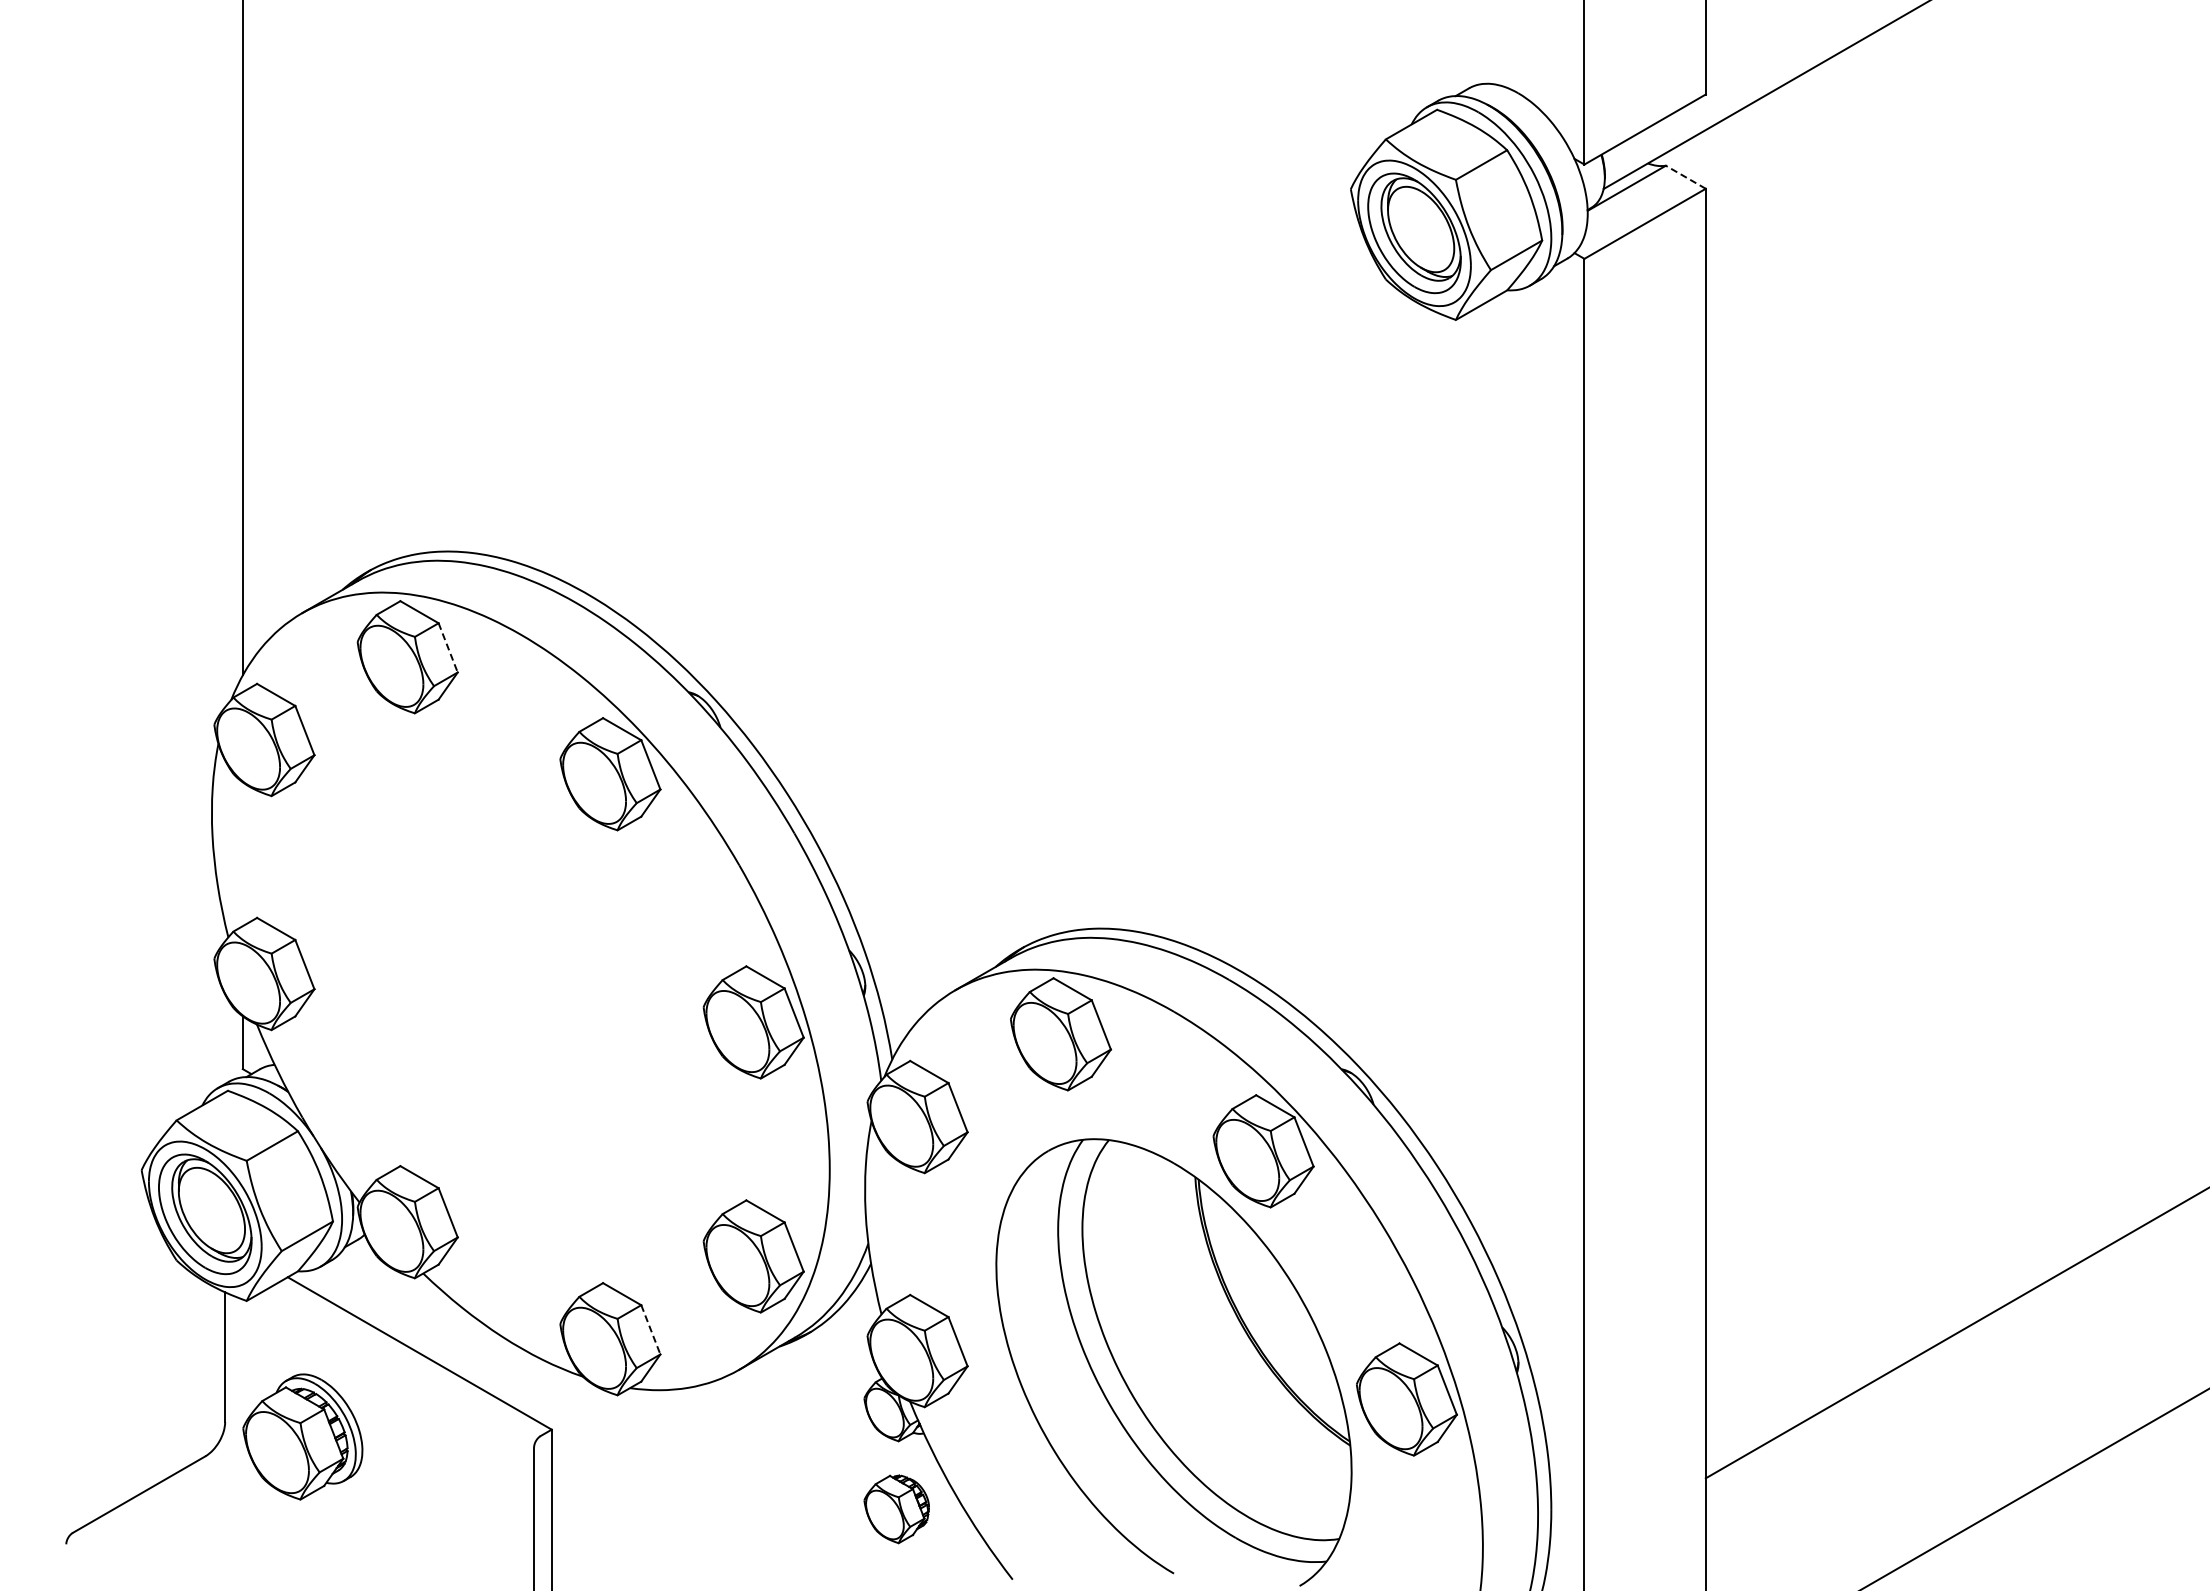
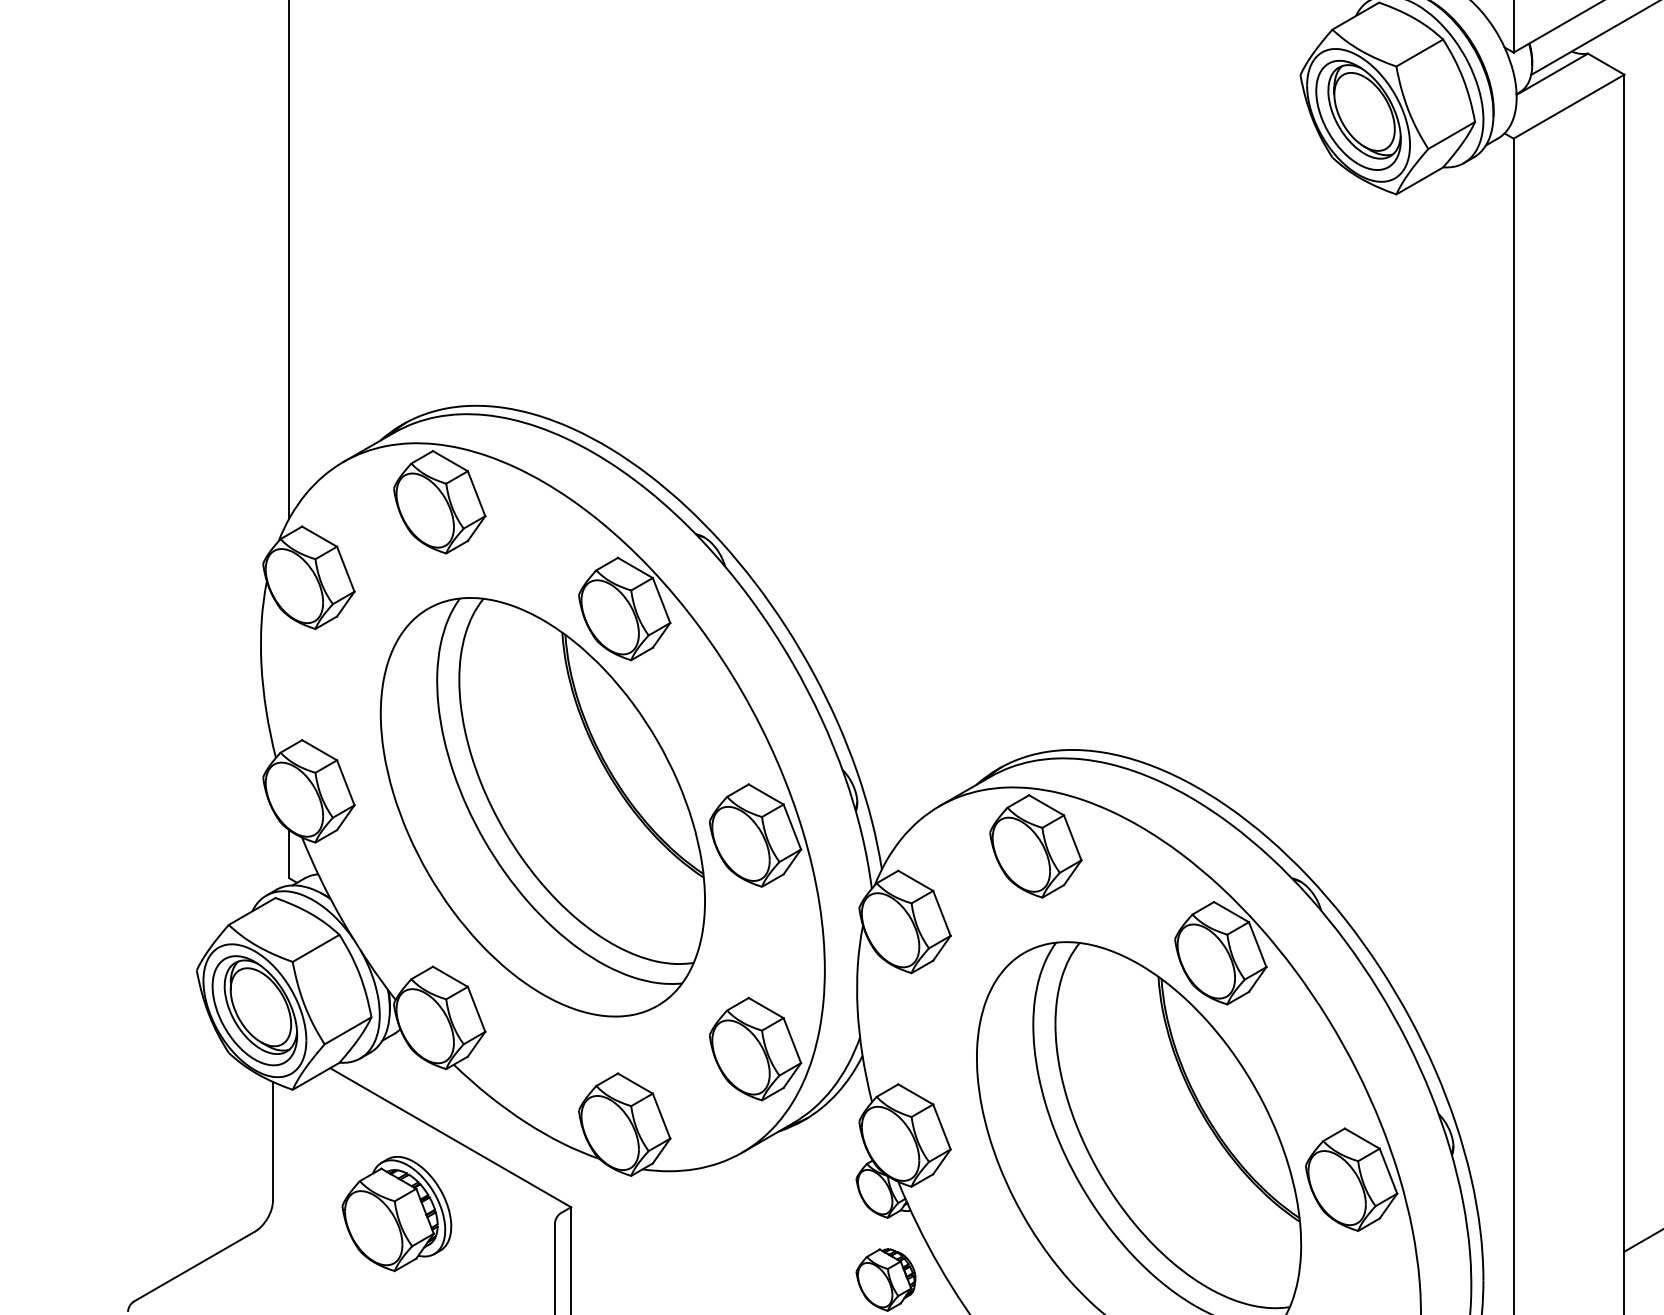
line: (1685, 177) -> (1605, 64), dashed -> solid
line: (448, 648) -> (476, 494), dashed -> solid
part: (520, 991) -> (542, 807), added
line: (651, 1330) -> (662, 1116), dashed -> solid
part: (302, 1436) -> (396, 1213), moved

